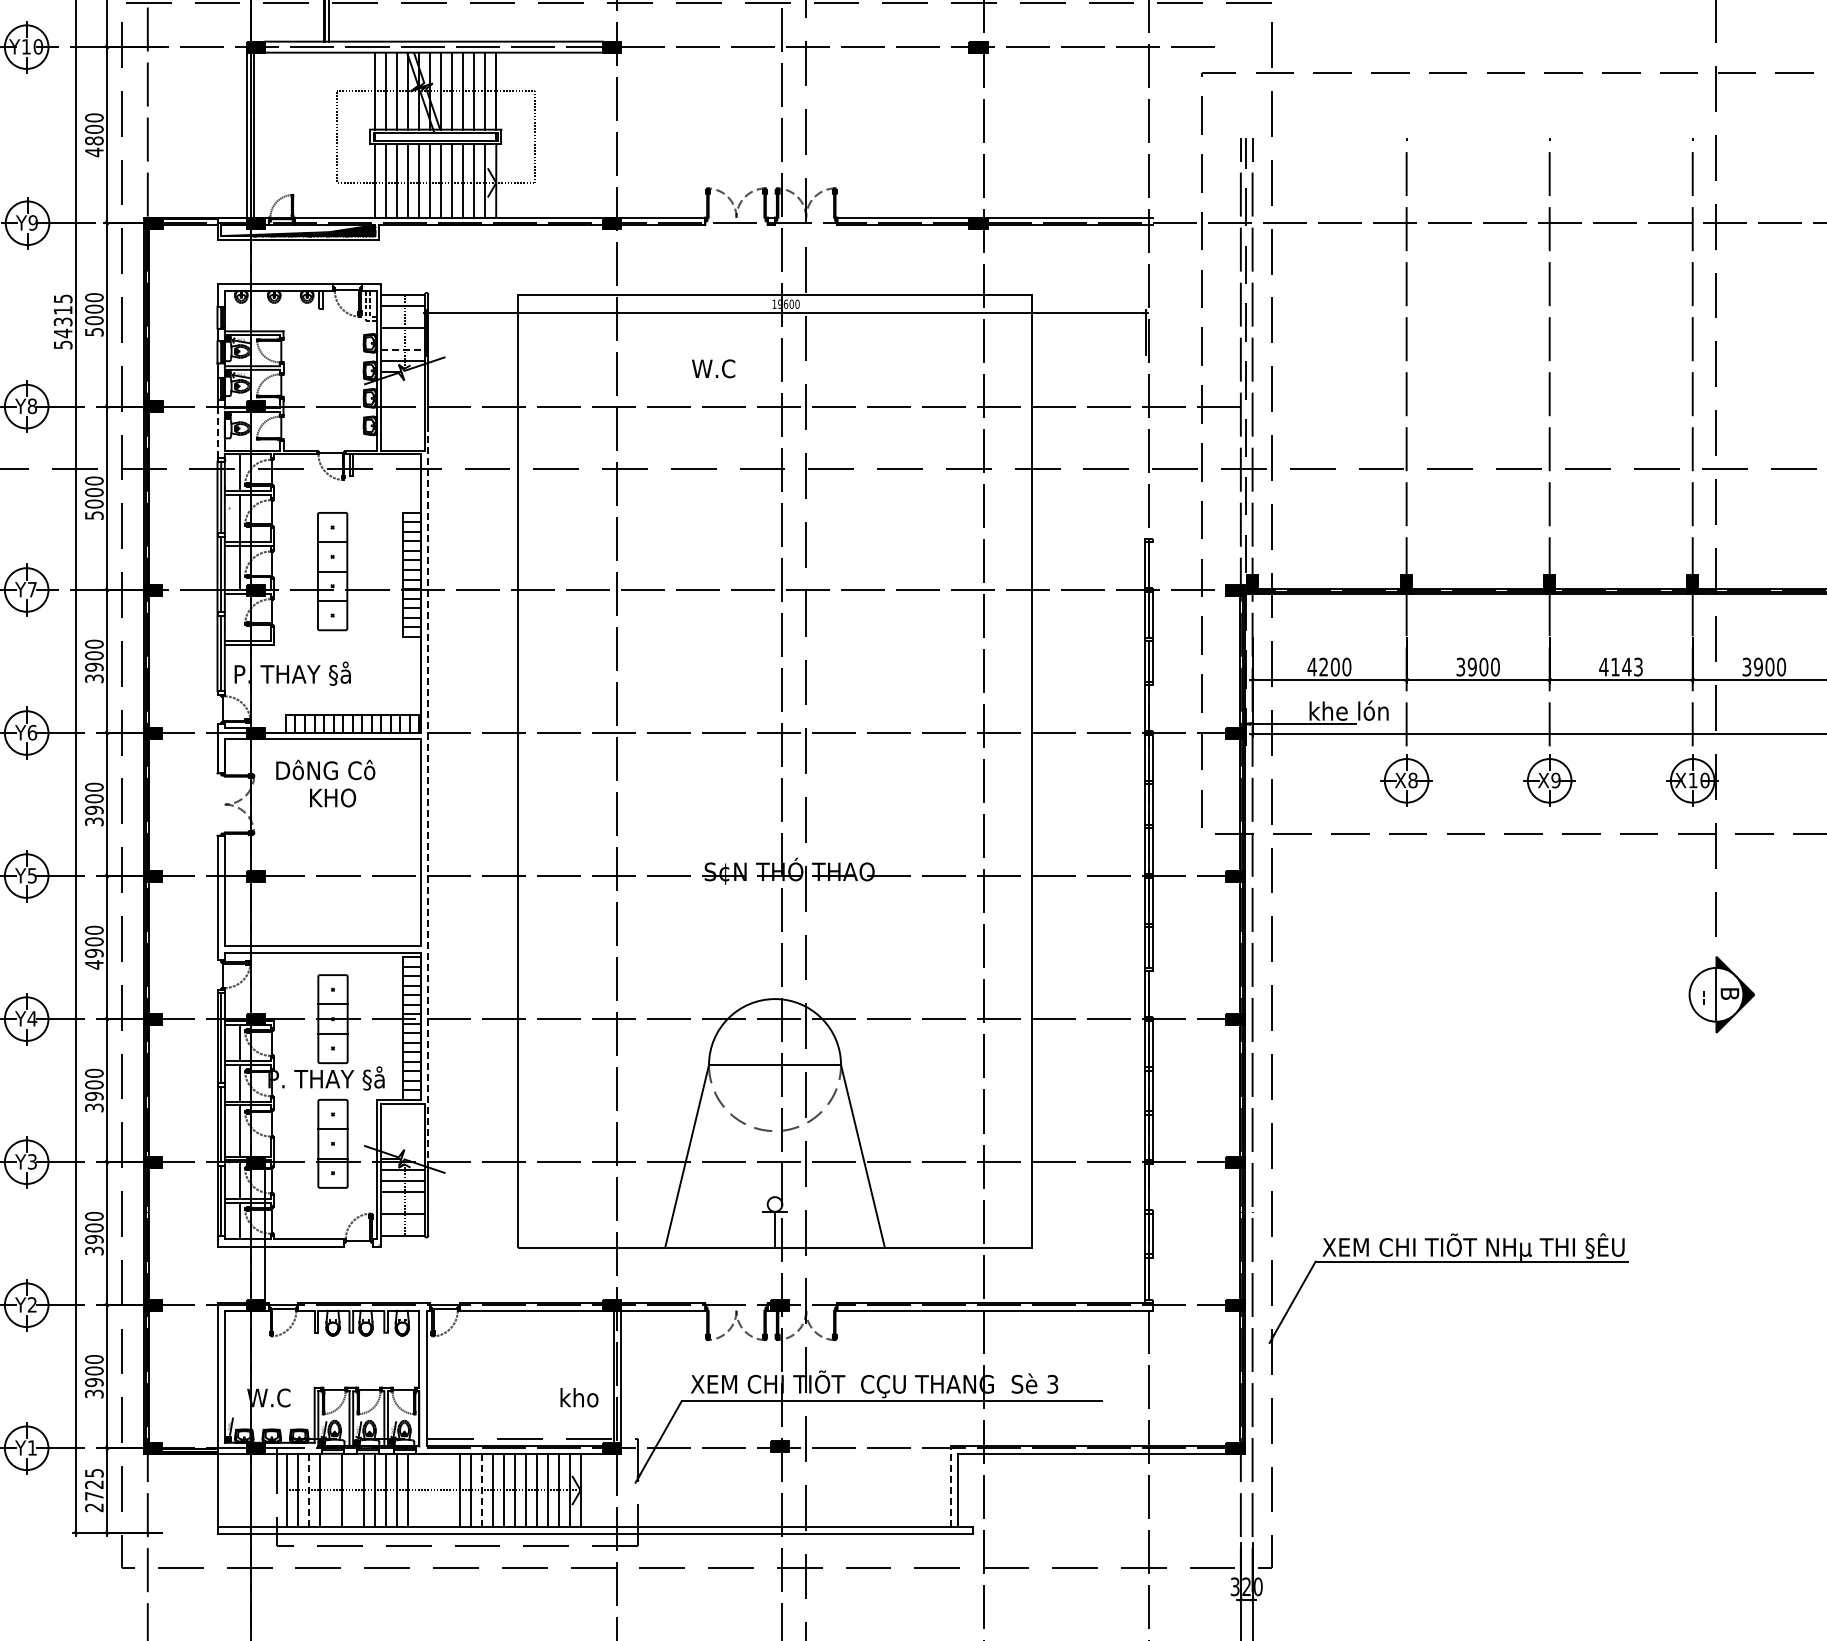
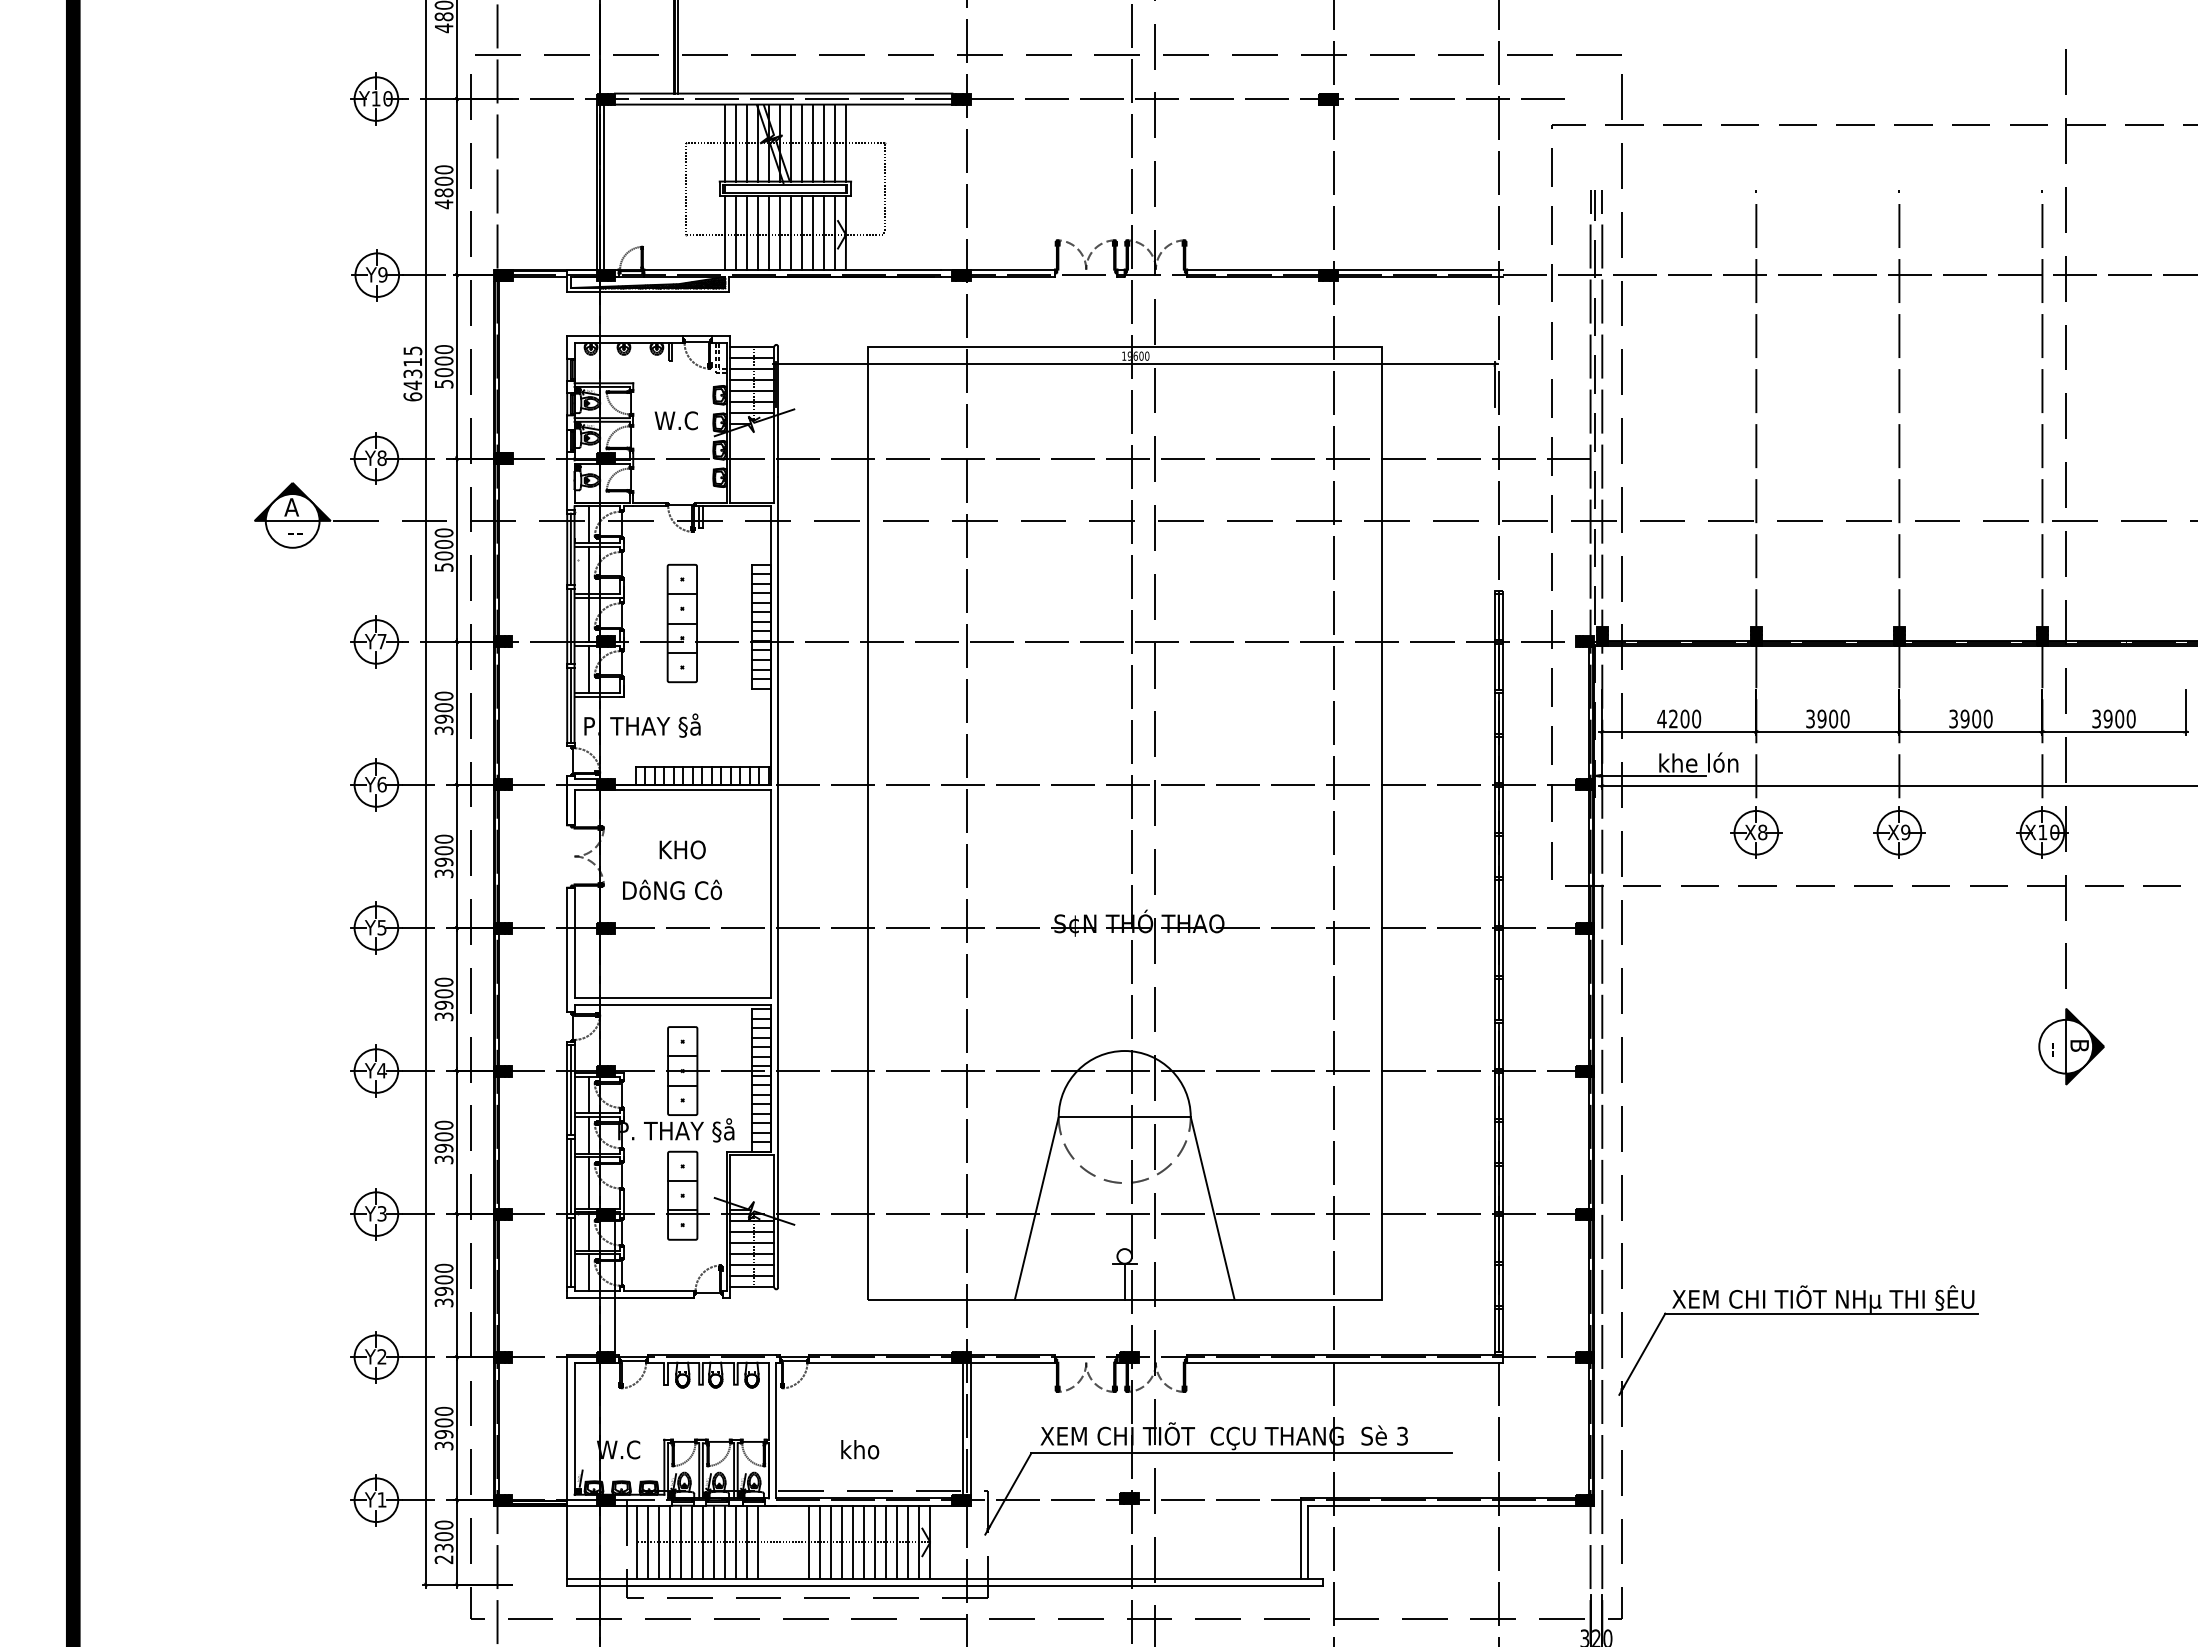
line: (402, 316) -> (752, 368), added
line: (402, 338) -> (752, 390), added
text: (62, 344) -> (412, 396), 54315 -> 64315
line: (402, 349) -> (752, 401), dashed -> solid
text: (712, 368) -> (675, 420), moved
line: (217, 432) -> (567, 484), dashed -> solid
line: (1152, 565) -> (1502, 617), added
line: (239, 617) -> (589, 669), added
text: (1620, 666) -> (1970, 718), 4143 -> 3900
line: (1152, 708) -> (1502, 760), added
text: (325, 769) -> (672, 889), moved
line: (428, 796) -> (778, 848), dashed -> solid
text: (93, 964) -> (443, 1016), 4900 -> 3900
line: (1152, 994) -> (1502, 1046), added
line: (1152, 1186) -> (1502, 1238), added
line: (402, 1202) -> (752, 1254), added
line: (402, 1224) -> (752, 1276), added
line: (1152, 1278) -> (1502, 1330), added
text: (579, 1397) -> (860, 1449), moved
text: (93, 1484) -> (443, 1536), 2725 -> 2300
line: (950, 1486) -> (1300, 1538), dashed -> solid
line: (308, 1490) -> (658, 1542), dashed -> solid
line: (330, 1490) -> (680, 1542), added
line: (352, 1490) -> (702, 1542), added
line: (481, 1490) -> (831, 1542), dashed -> solid

